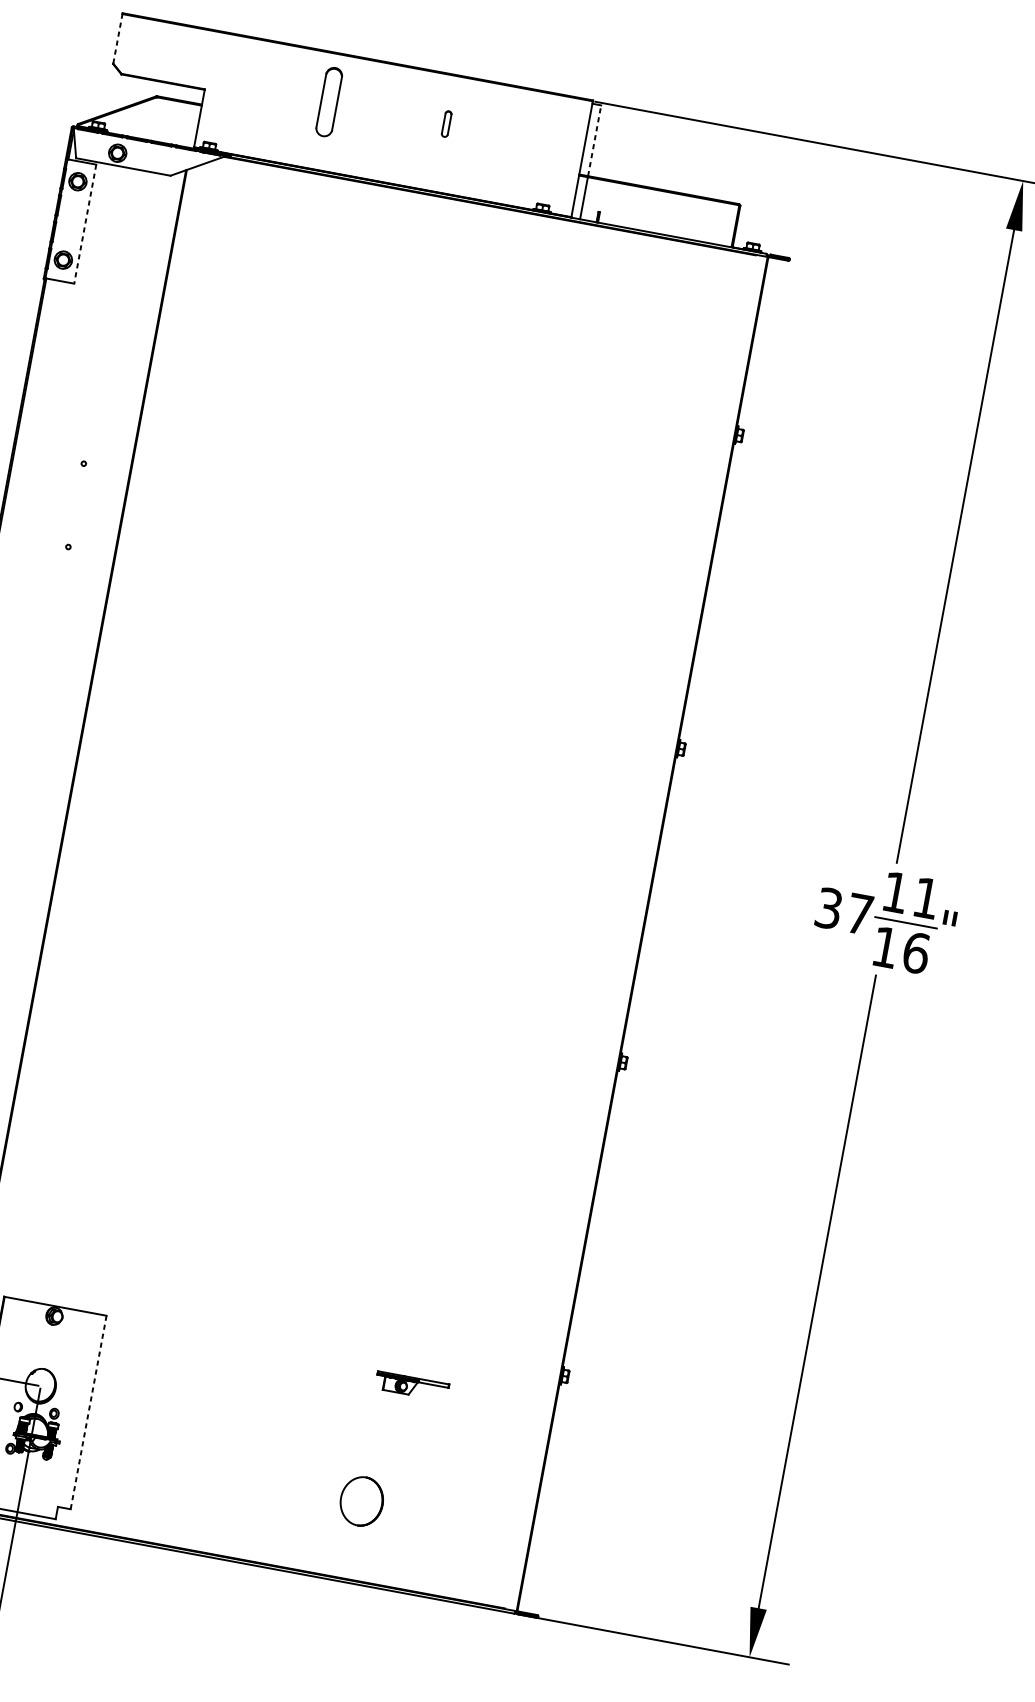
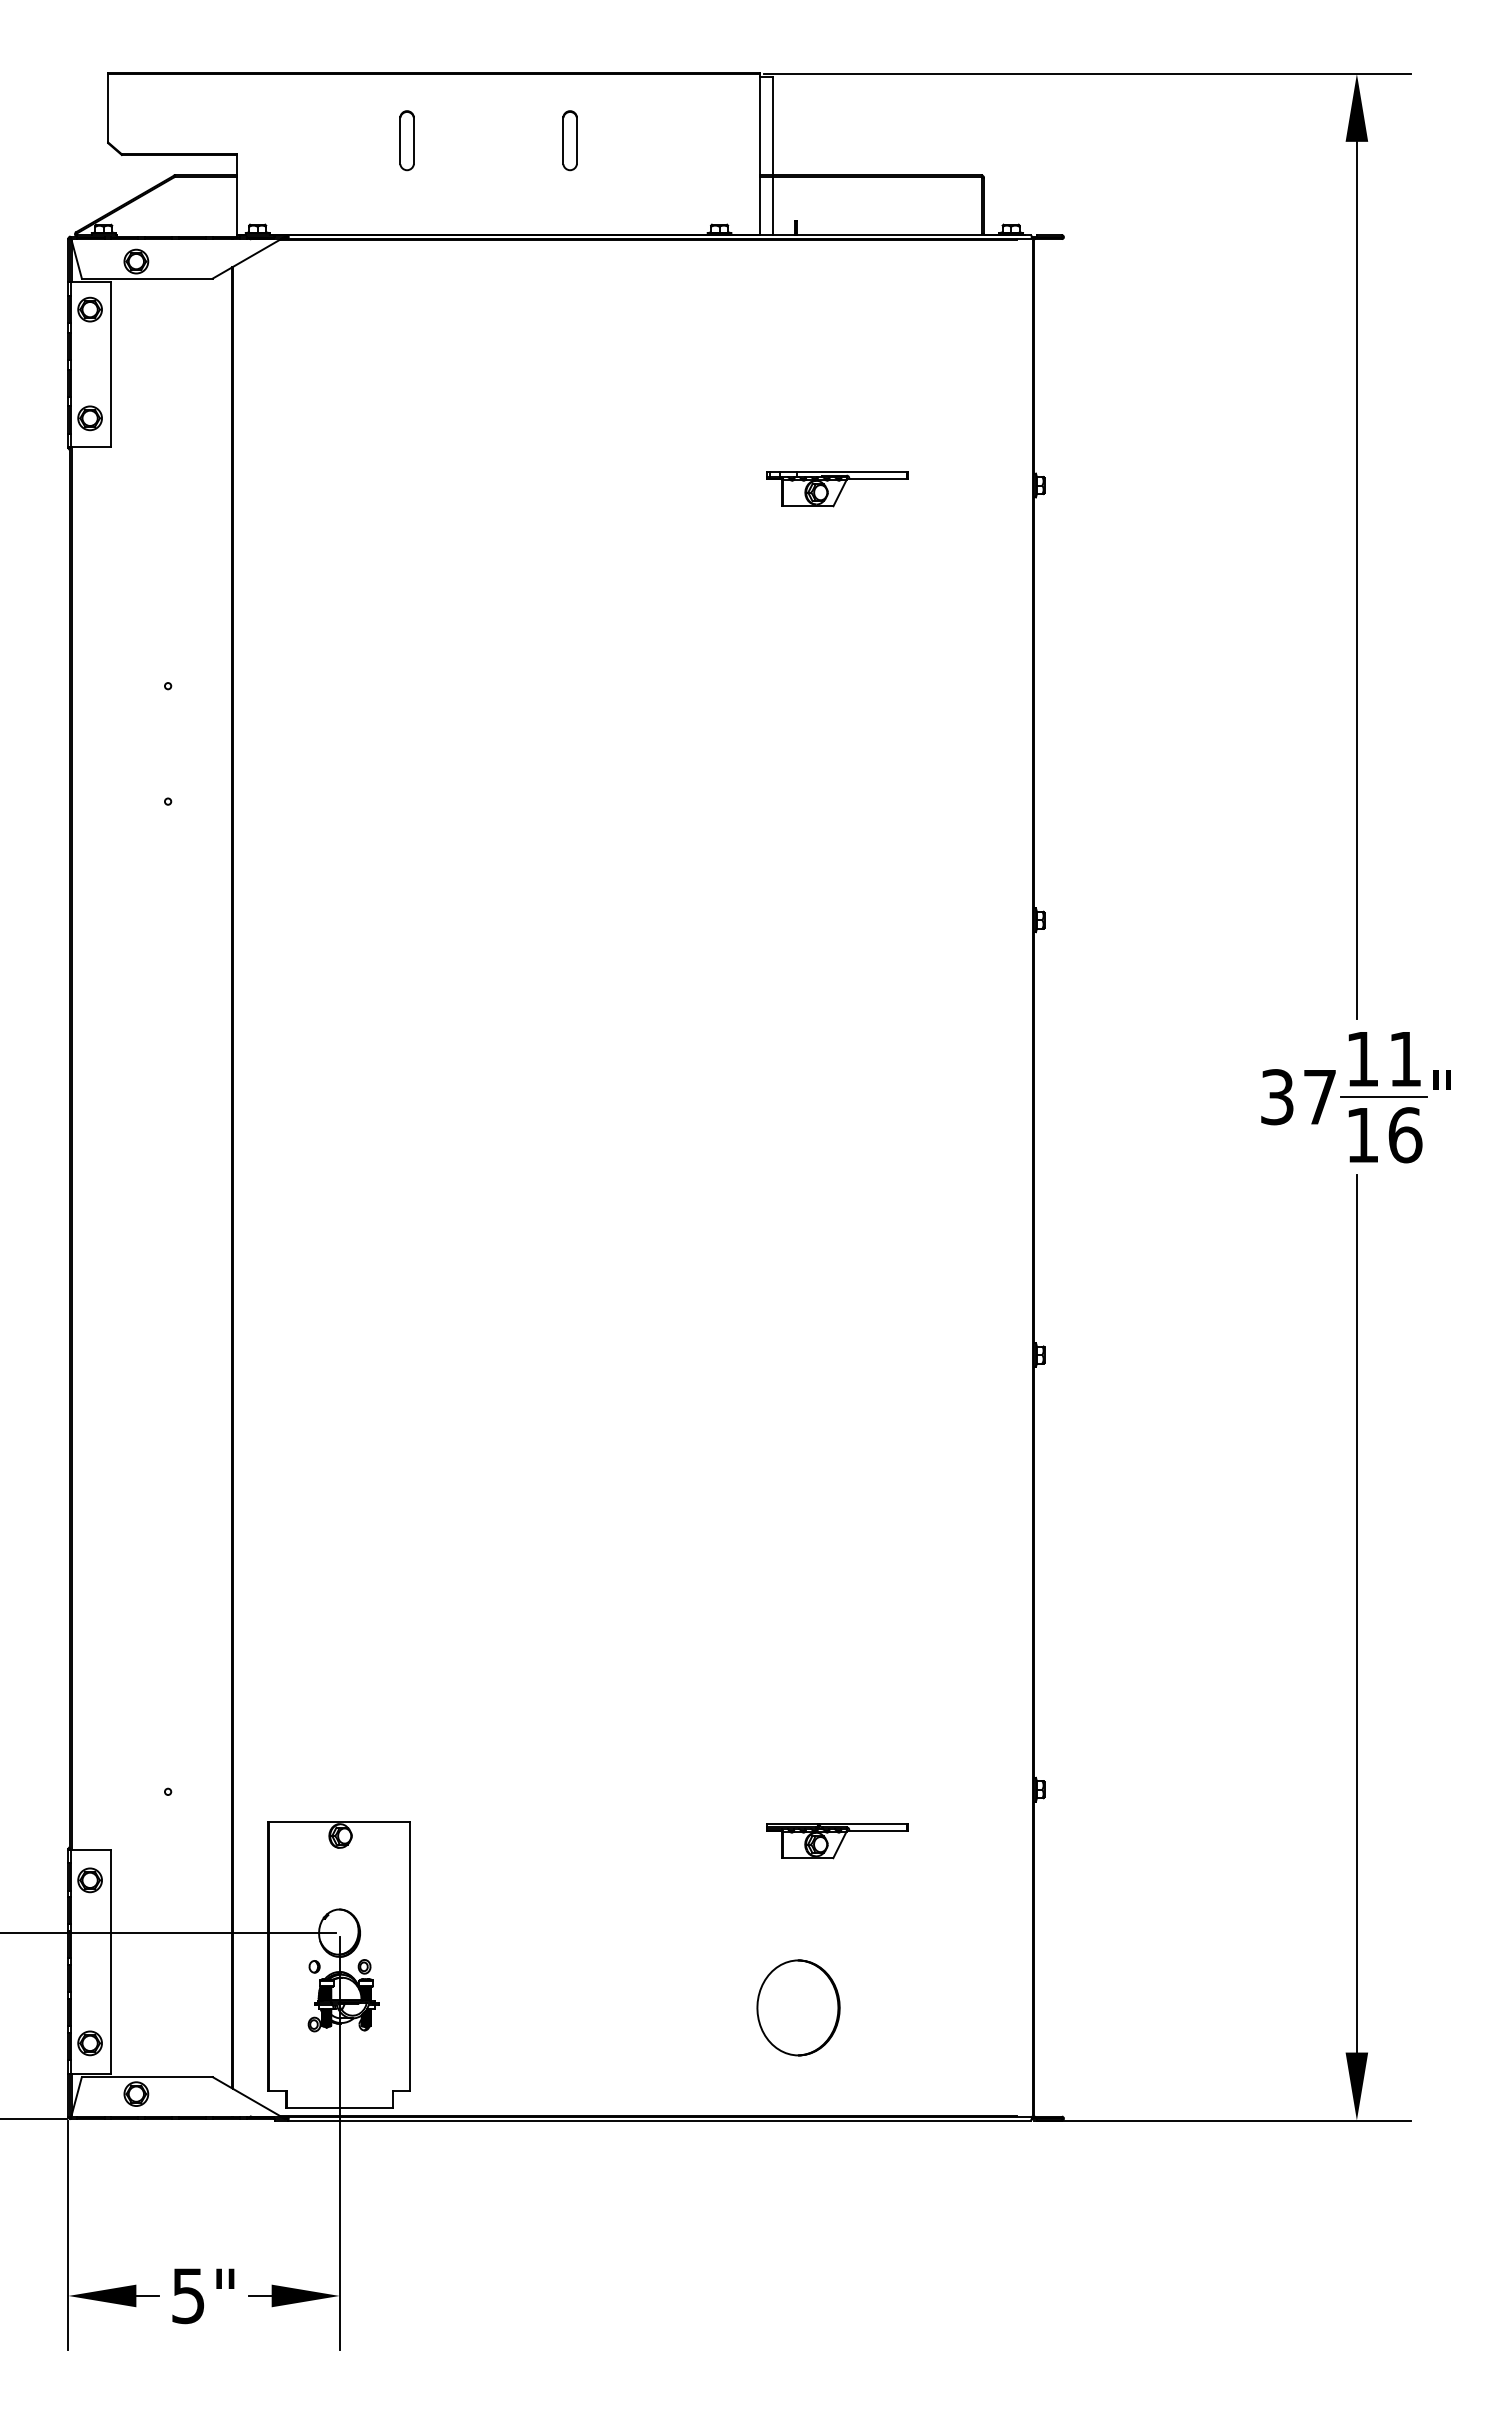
line: (118, 38) -> (108, 107), dashed -> solid
part: (328, 102) -> (406, 140), size x0.62
part: (446, 123) -> (569, 140), size x1.67
line: (594, 140) -> (772, 125), dashed -> solid
line: (85, 224) -> (110, 364), dashed -> solid
part: (592, 411) -> (837, 489), added
part: (412, 1386) -> (837, 1841), size x1.43
line: (88, 1413) -> (410, 1957), dashed -> solid
part: (361, 1501) -> (798, 2007), size x1.43

